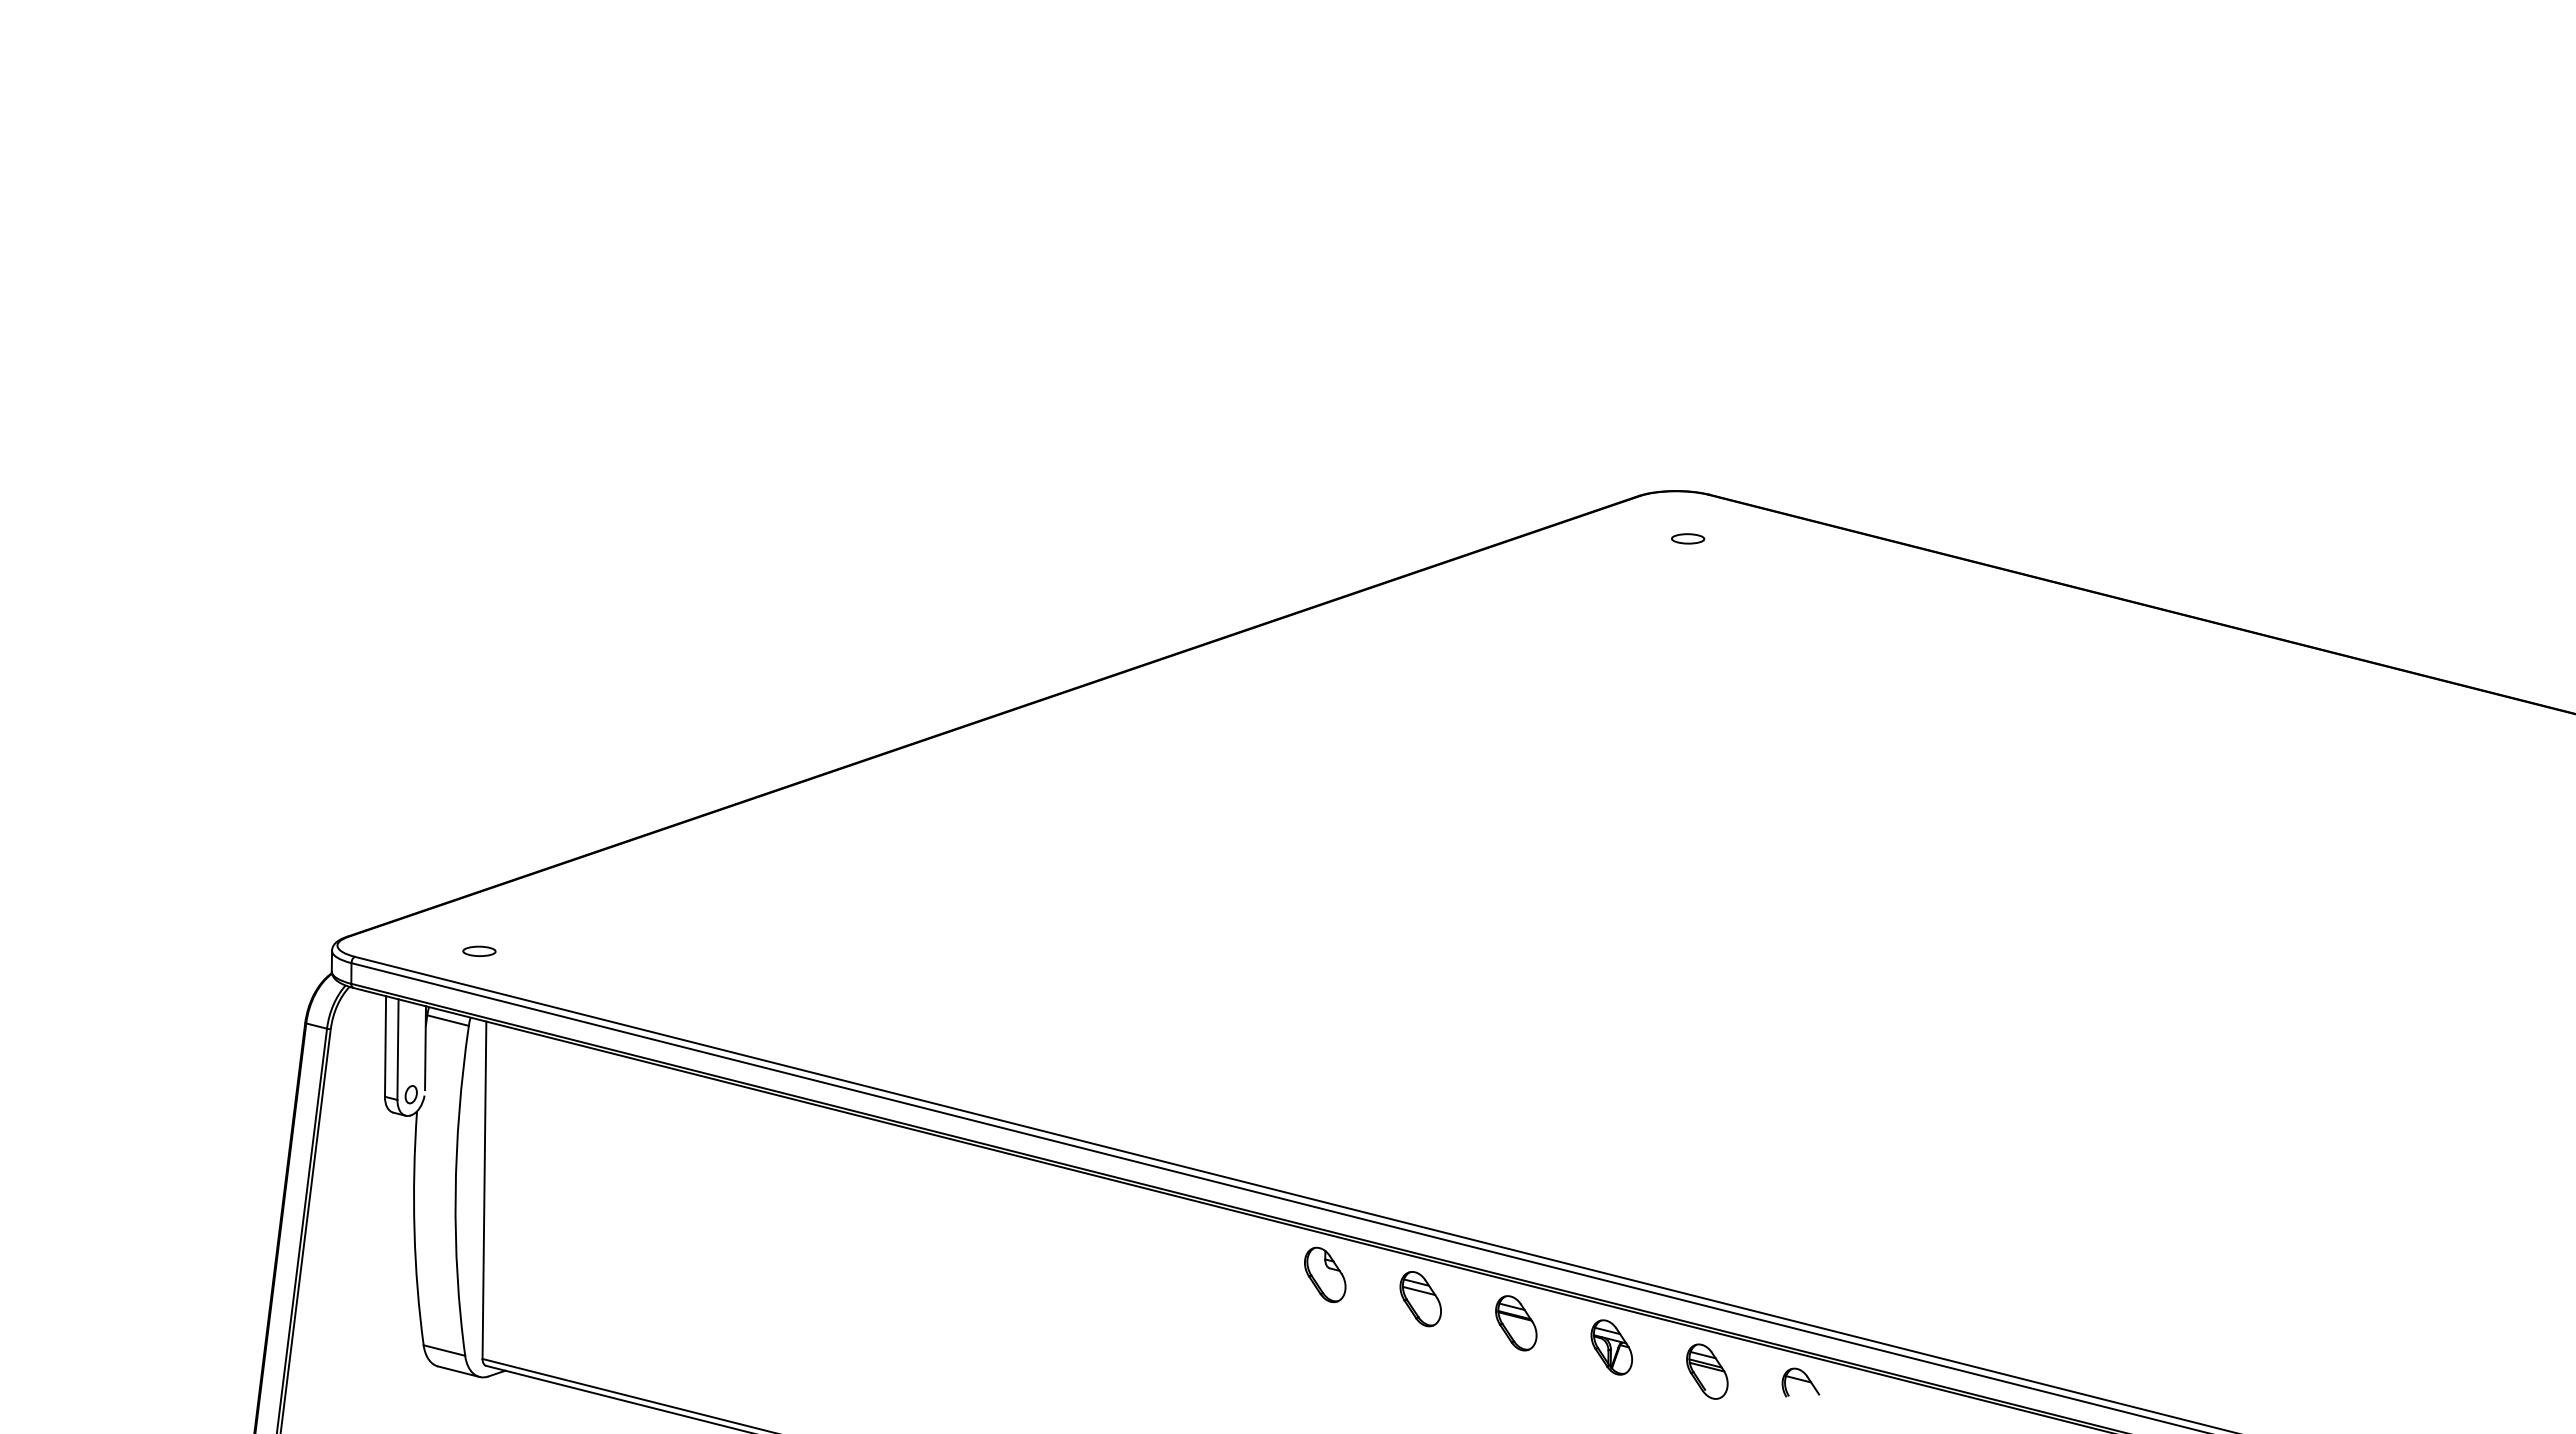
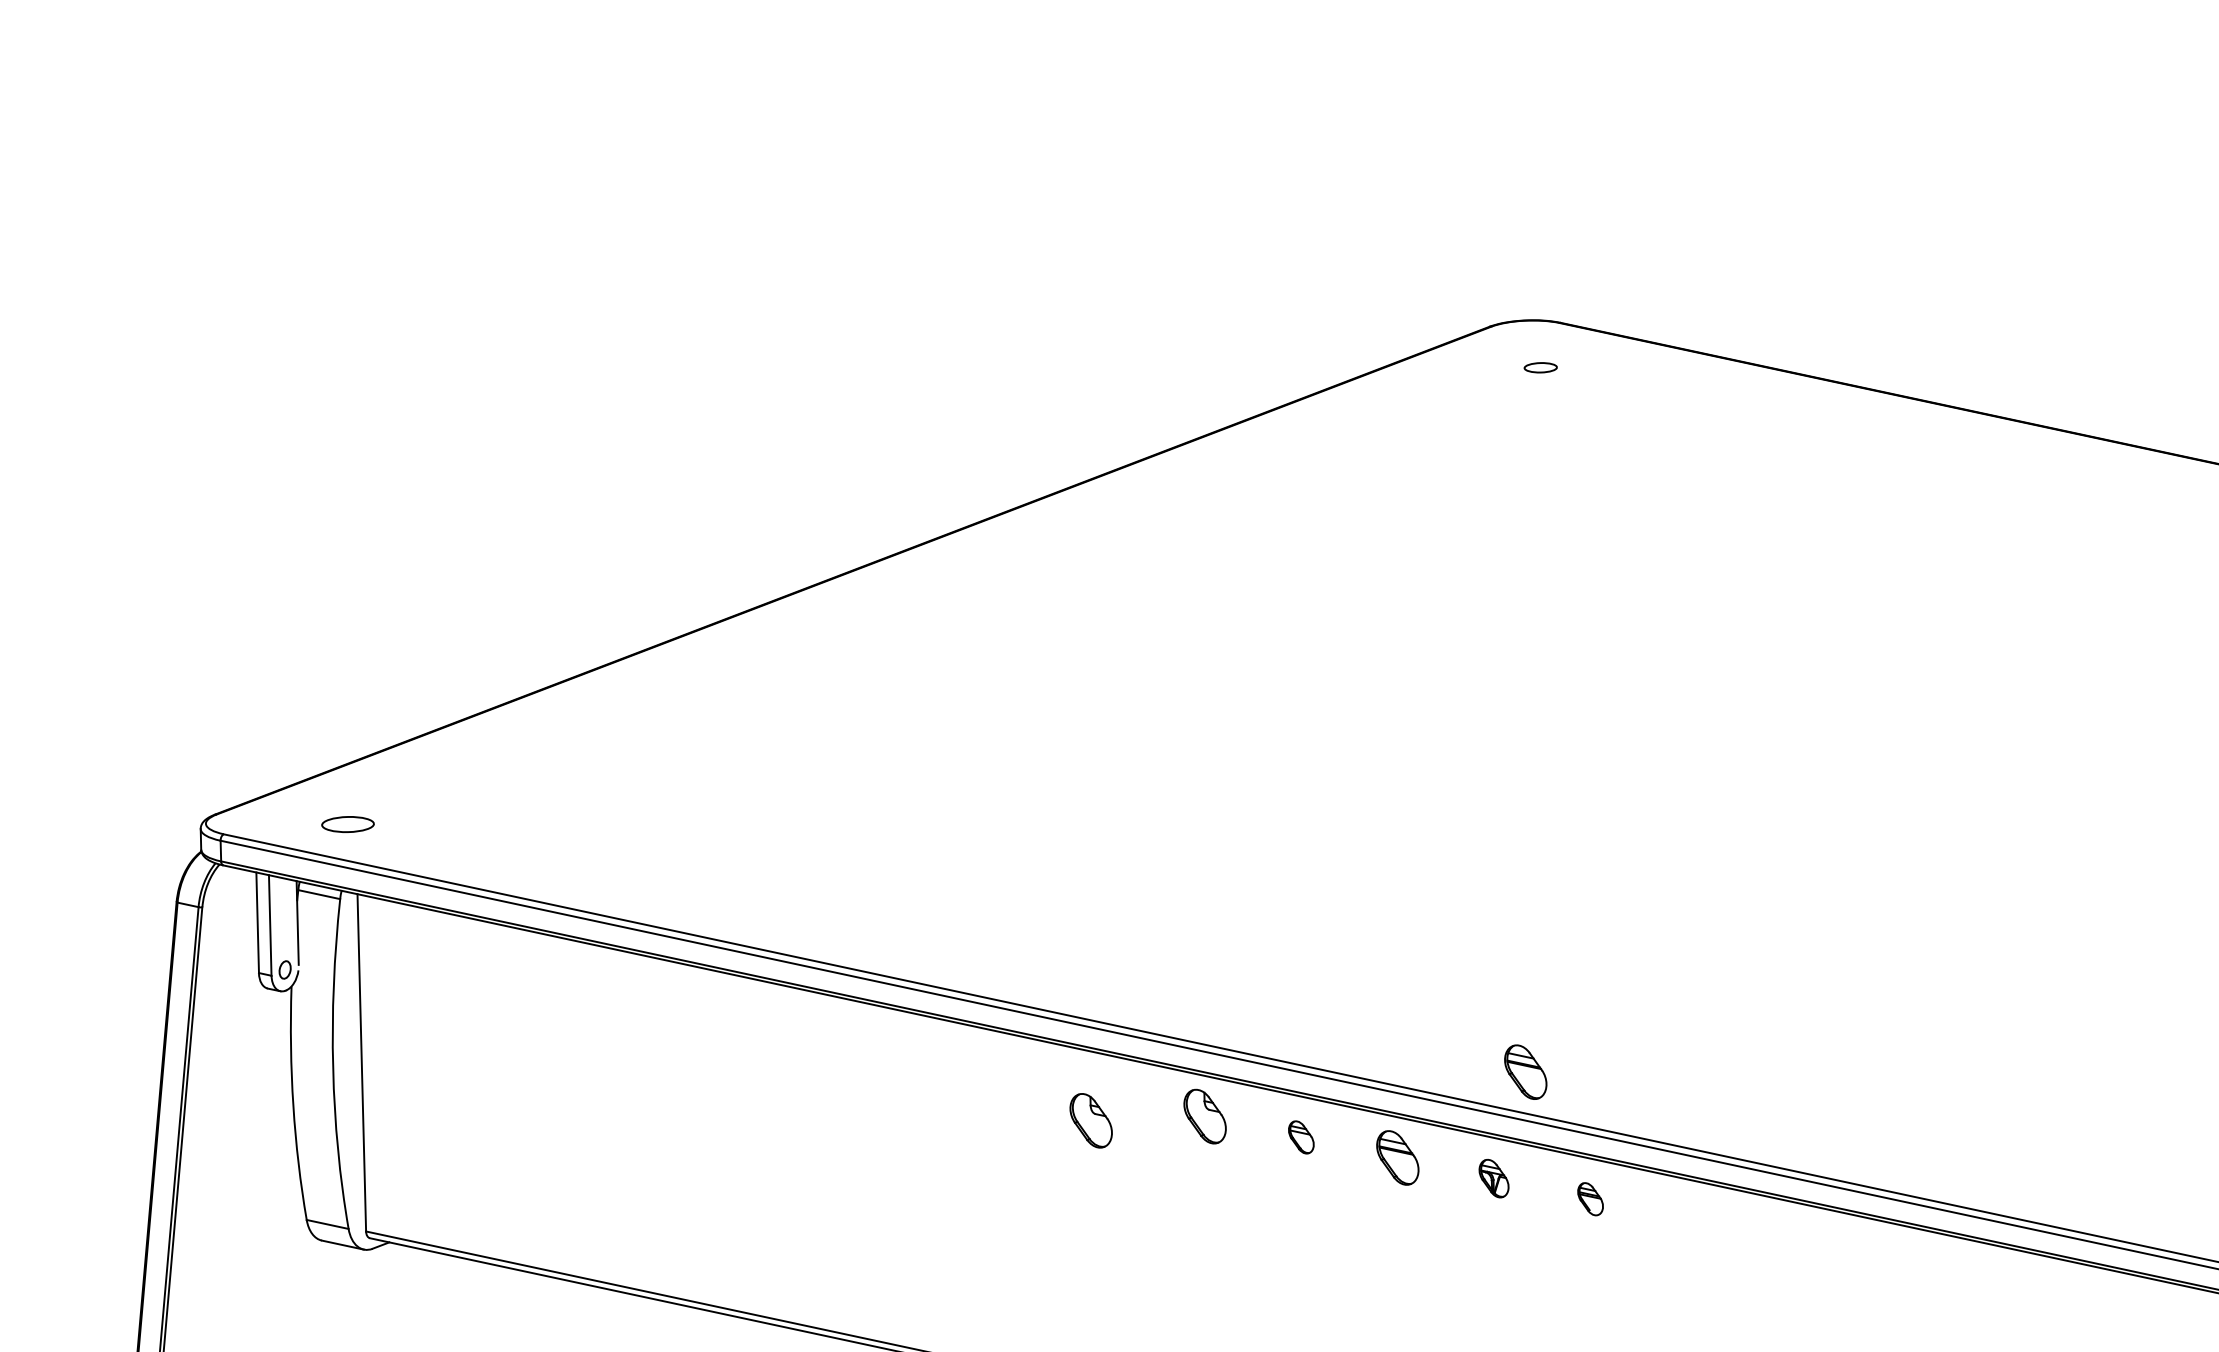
part: (479, 950) -> (348, 823), size x1.6
part: (1647, 1242) -> (1525, 1072), added
part: (1211, 1274) -> (1091, 1120), added
part: (1420, 1299) -> (1301, 1137), size x0.6
part: (1611, 1347) -> (1493, 1178), size x0.7
part: (1707, 1371) -> (1590, 1199), size x0.6
part: (1800, 1382) -> (1684, 1206), removed

